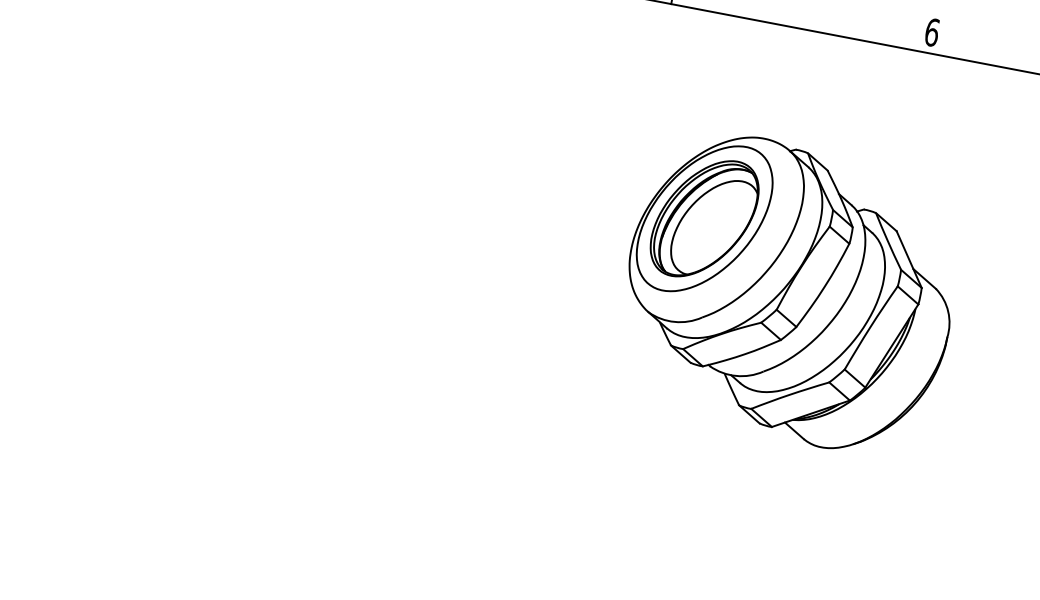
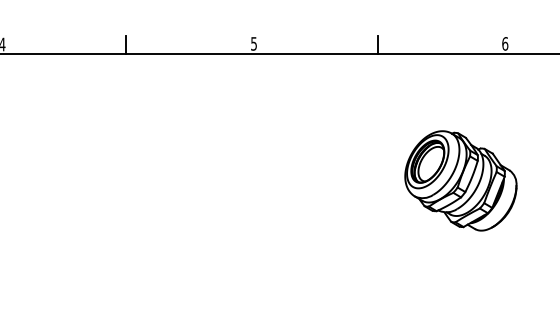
part: (789, 291) -> (460, 180), size x0.7

